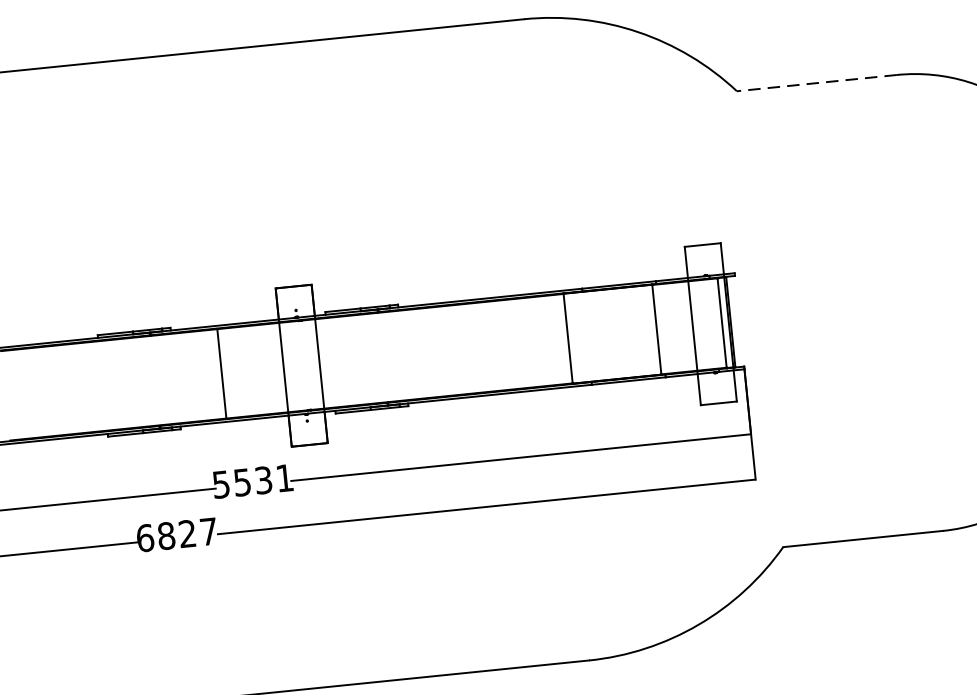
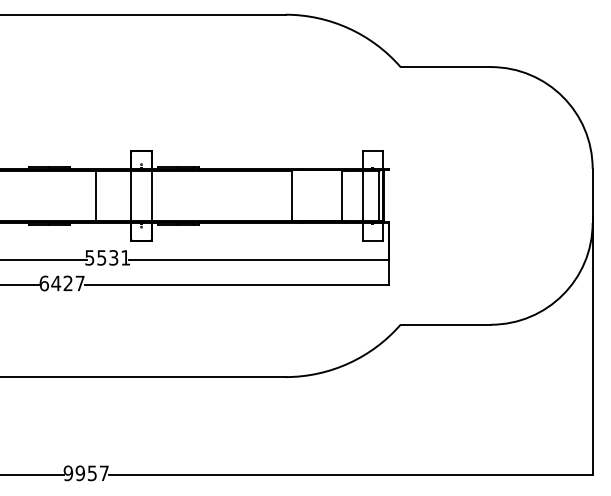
line: (816, 83) -> (445, 67), dashed -> solid
text: (166, 536) -> (56, 283), 6827 -> 6427

